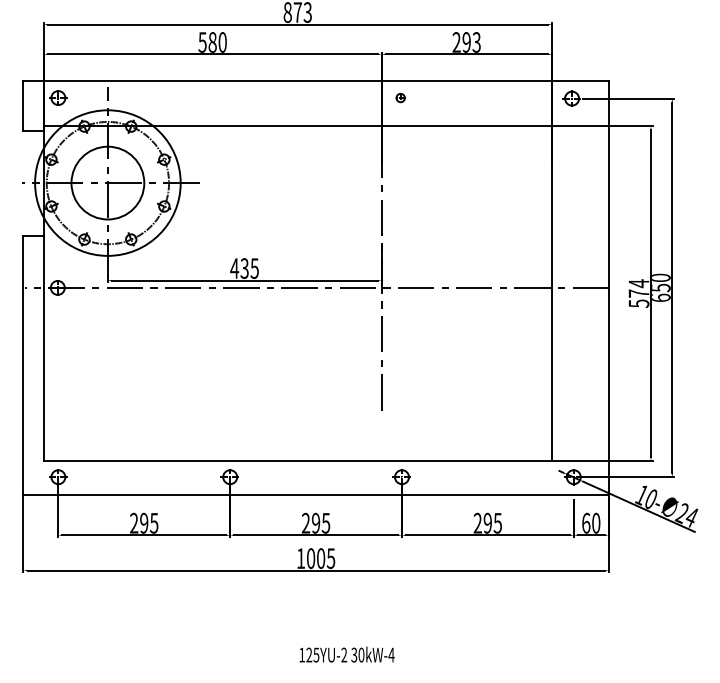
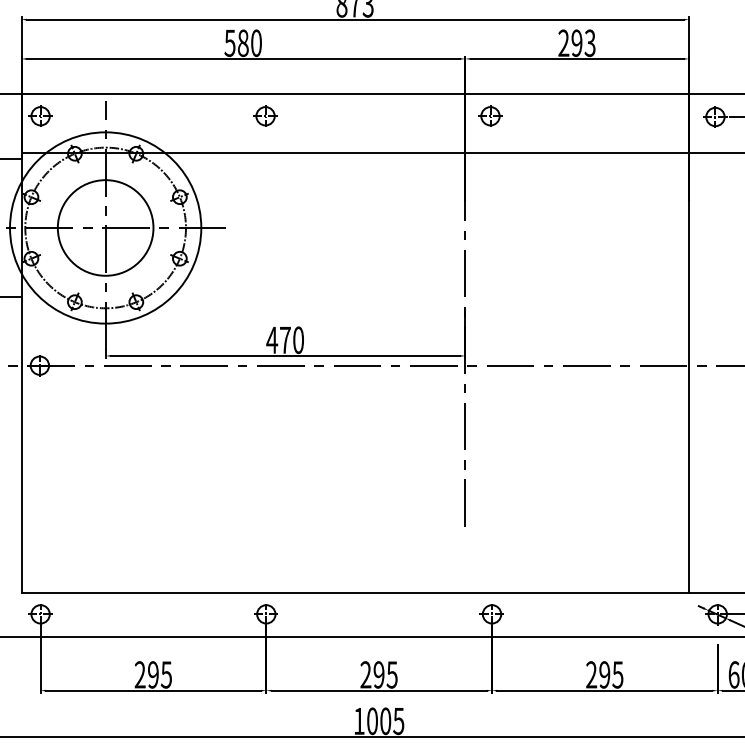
part: (229, 97) -> (265, 115), added
part: (400, 97) -> (490, 115), size x1.67
text: (249, 268) -> (291, 340), 435 -> 470

